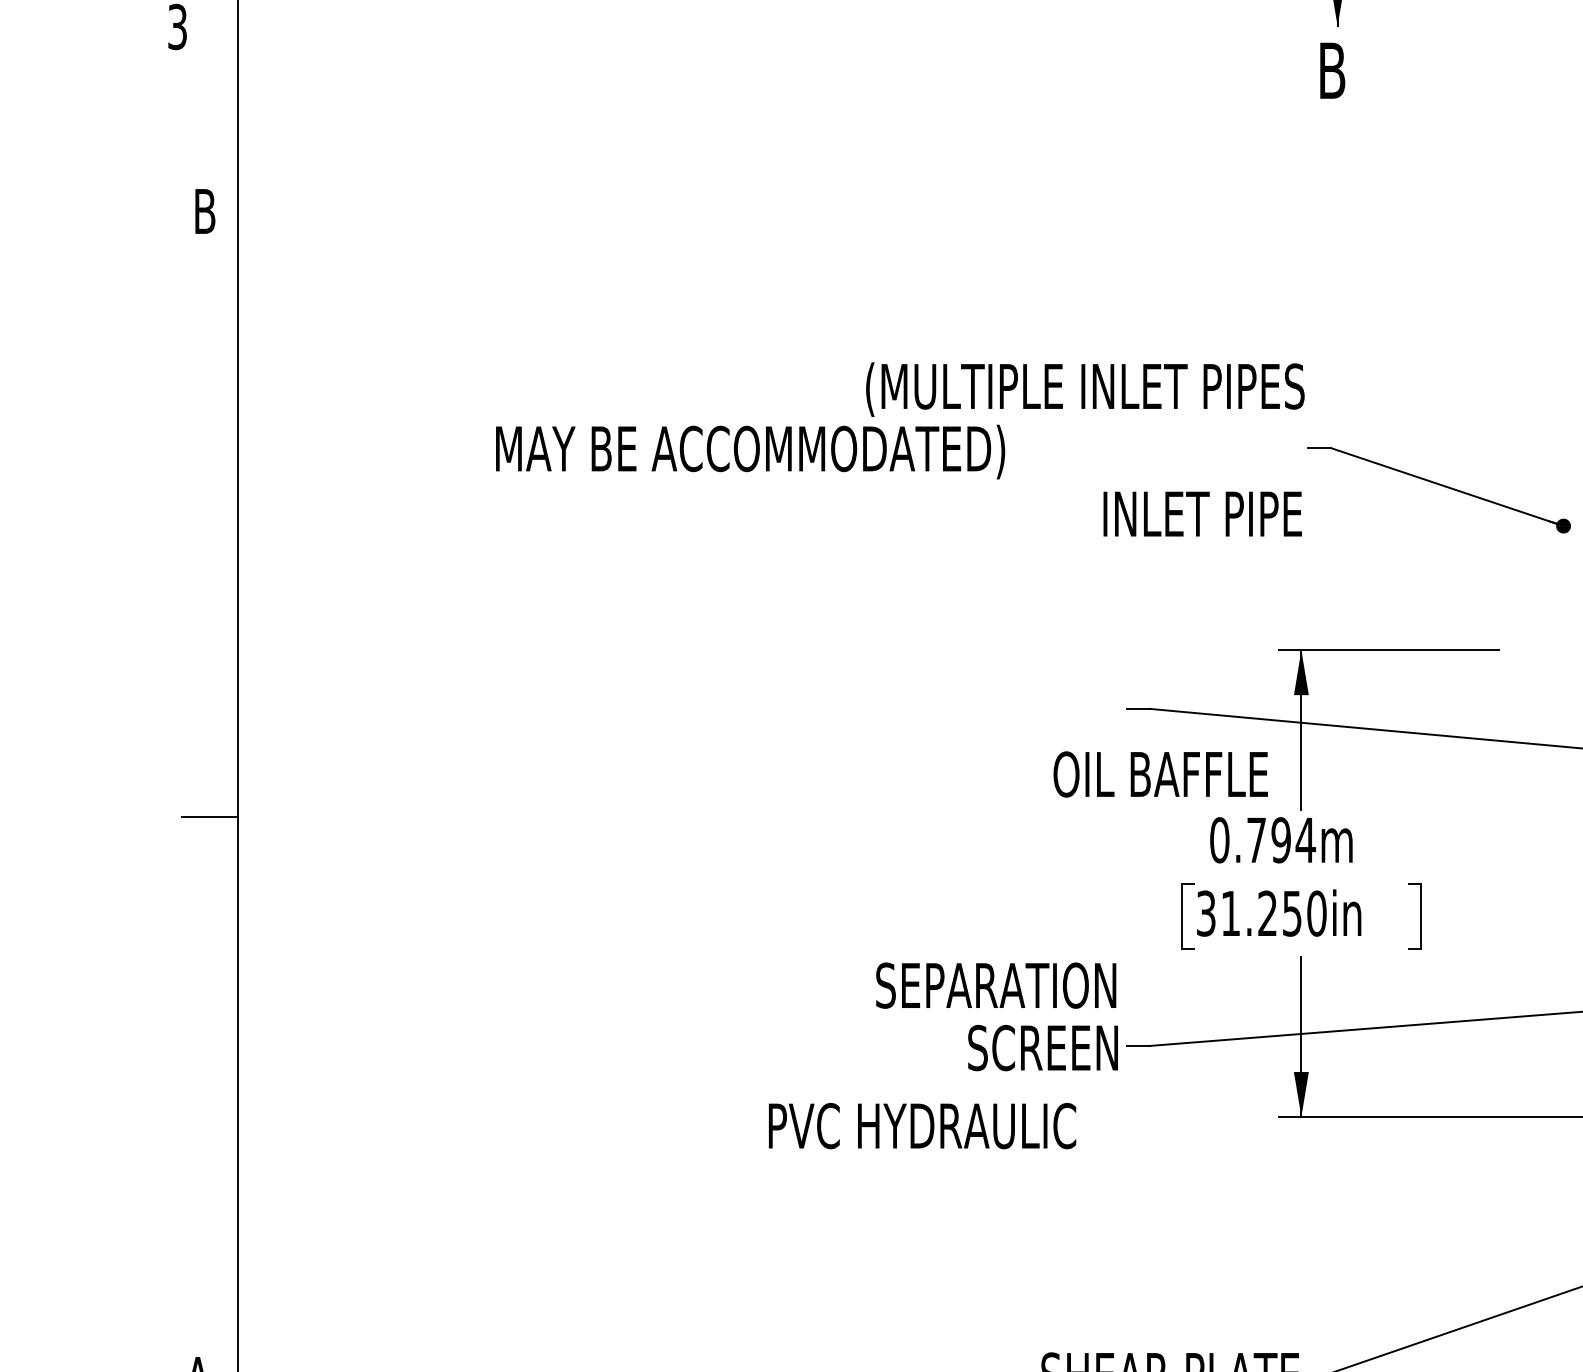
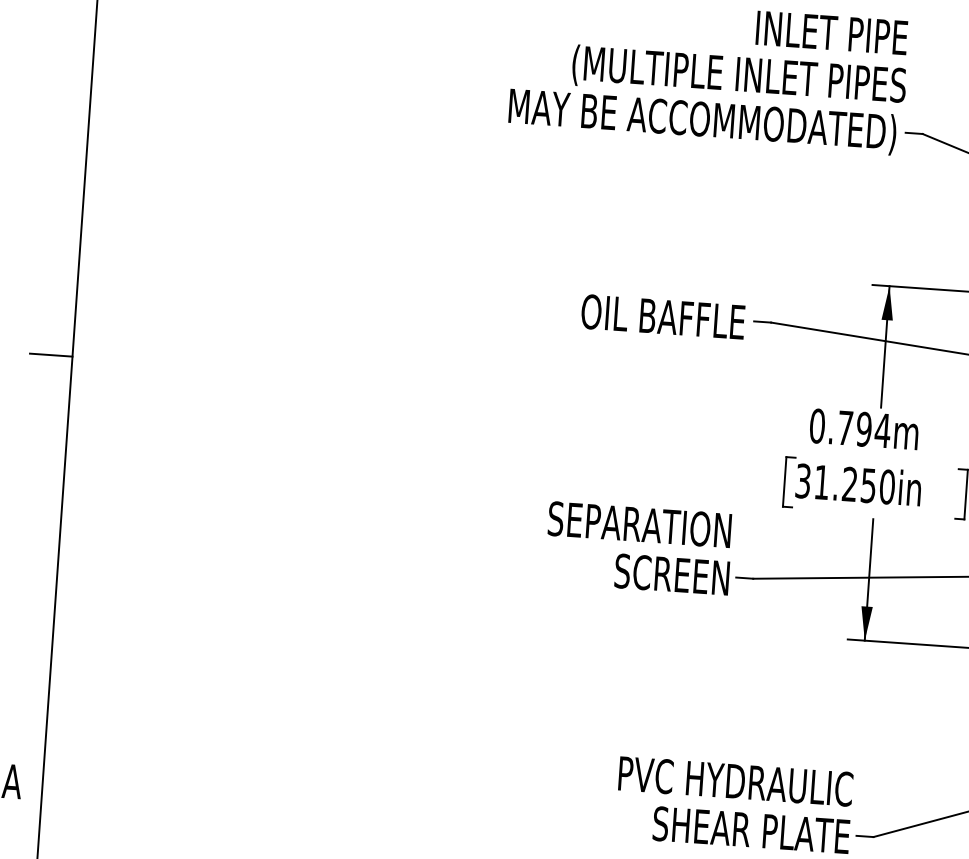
text: (750, 451) -> (702, 121), moved
text: (1202, 513) -> (831, 32), moved
text: (1160, 774) -> (662, 317), moved
text: (922, 1126) -> (735, 781), moved

